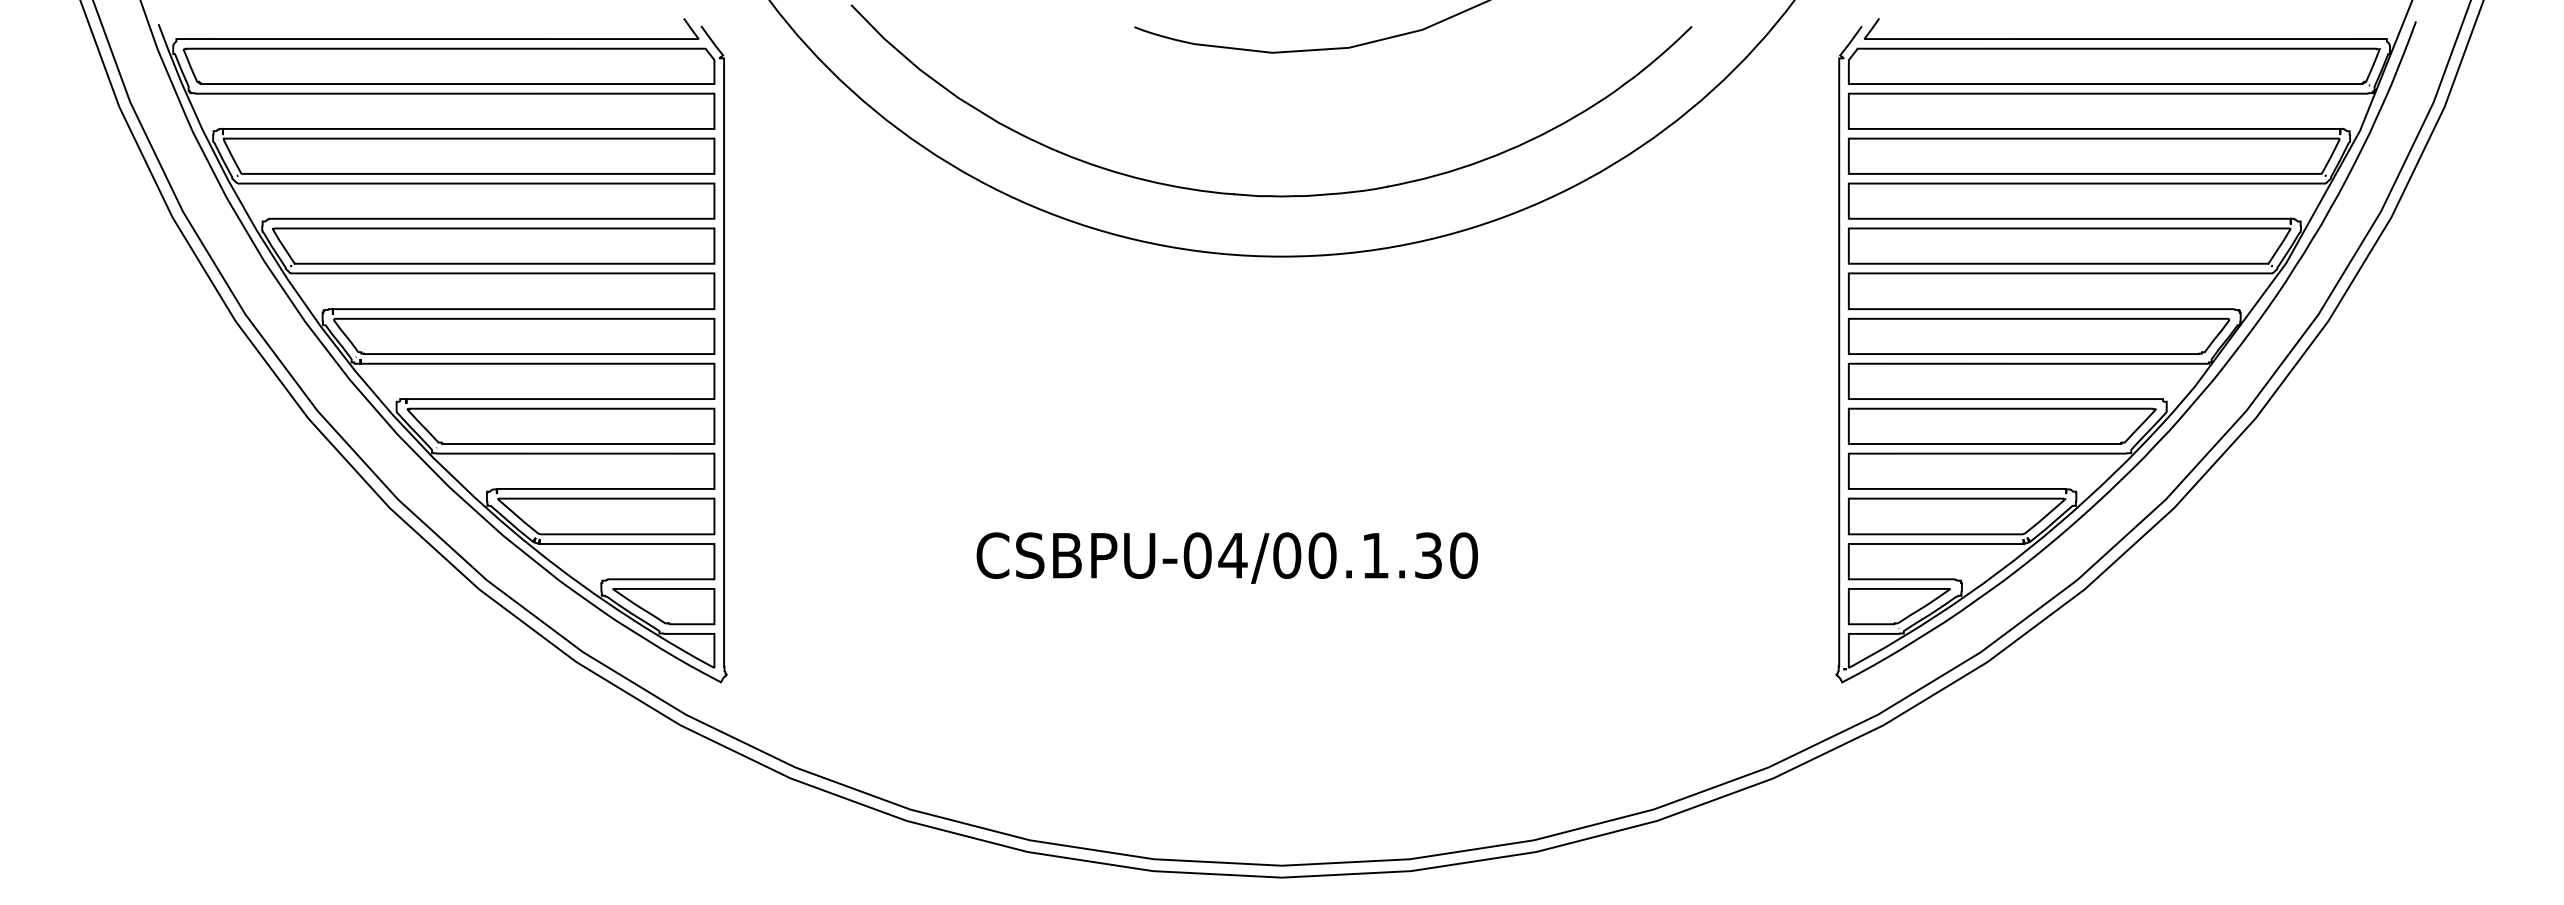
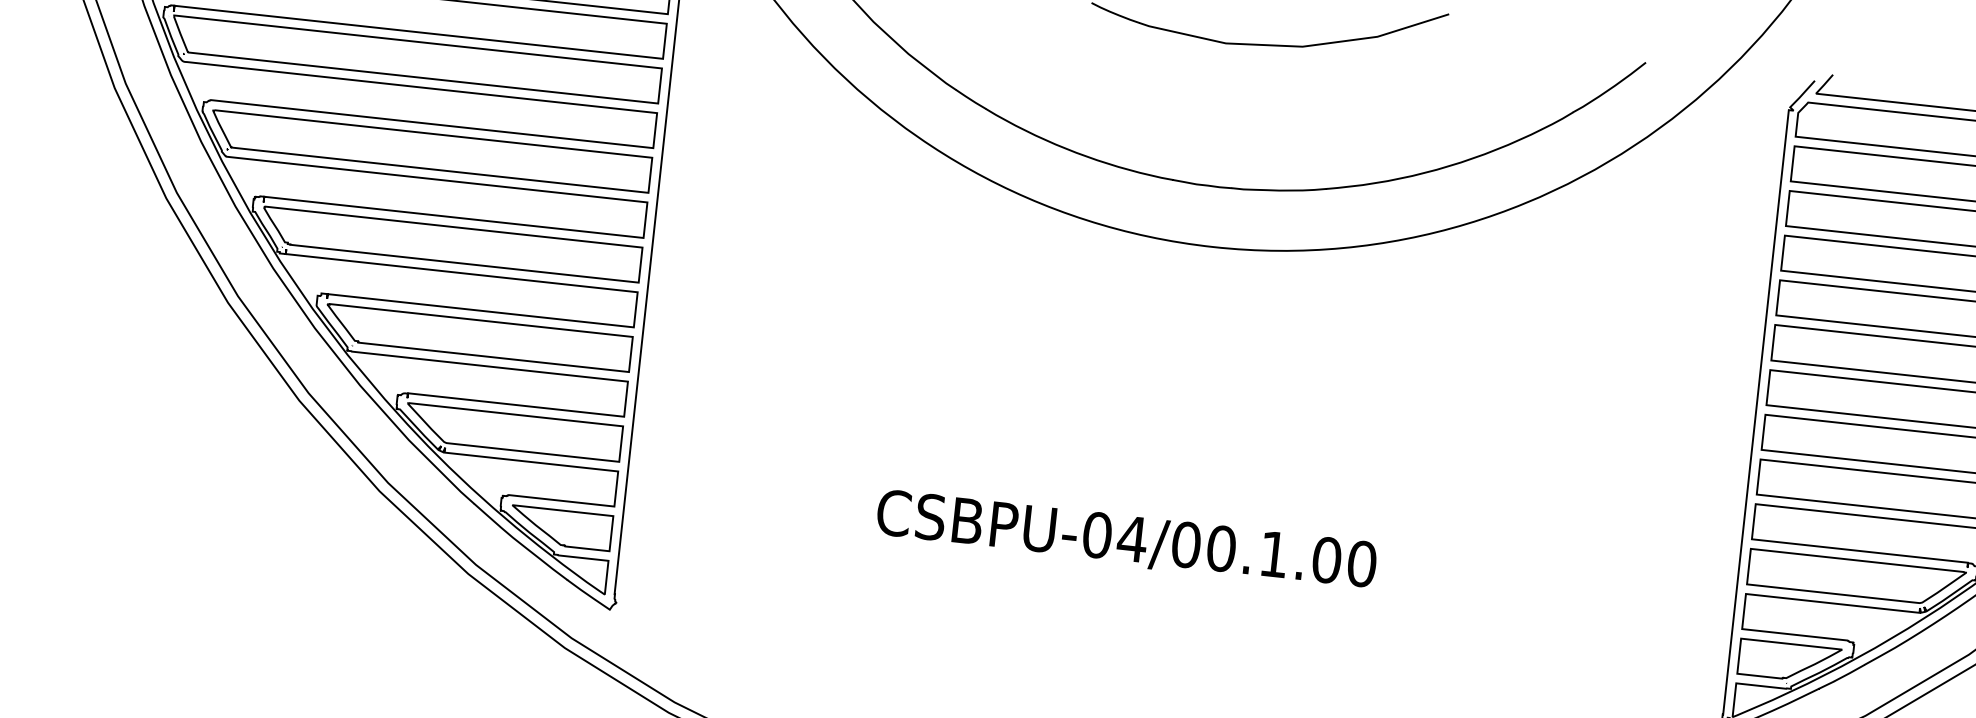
text: (1428, 555) -> (1326, 560), CSBPU-04/00.1.30 -> CSBPU-04/00.1.00

